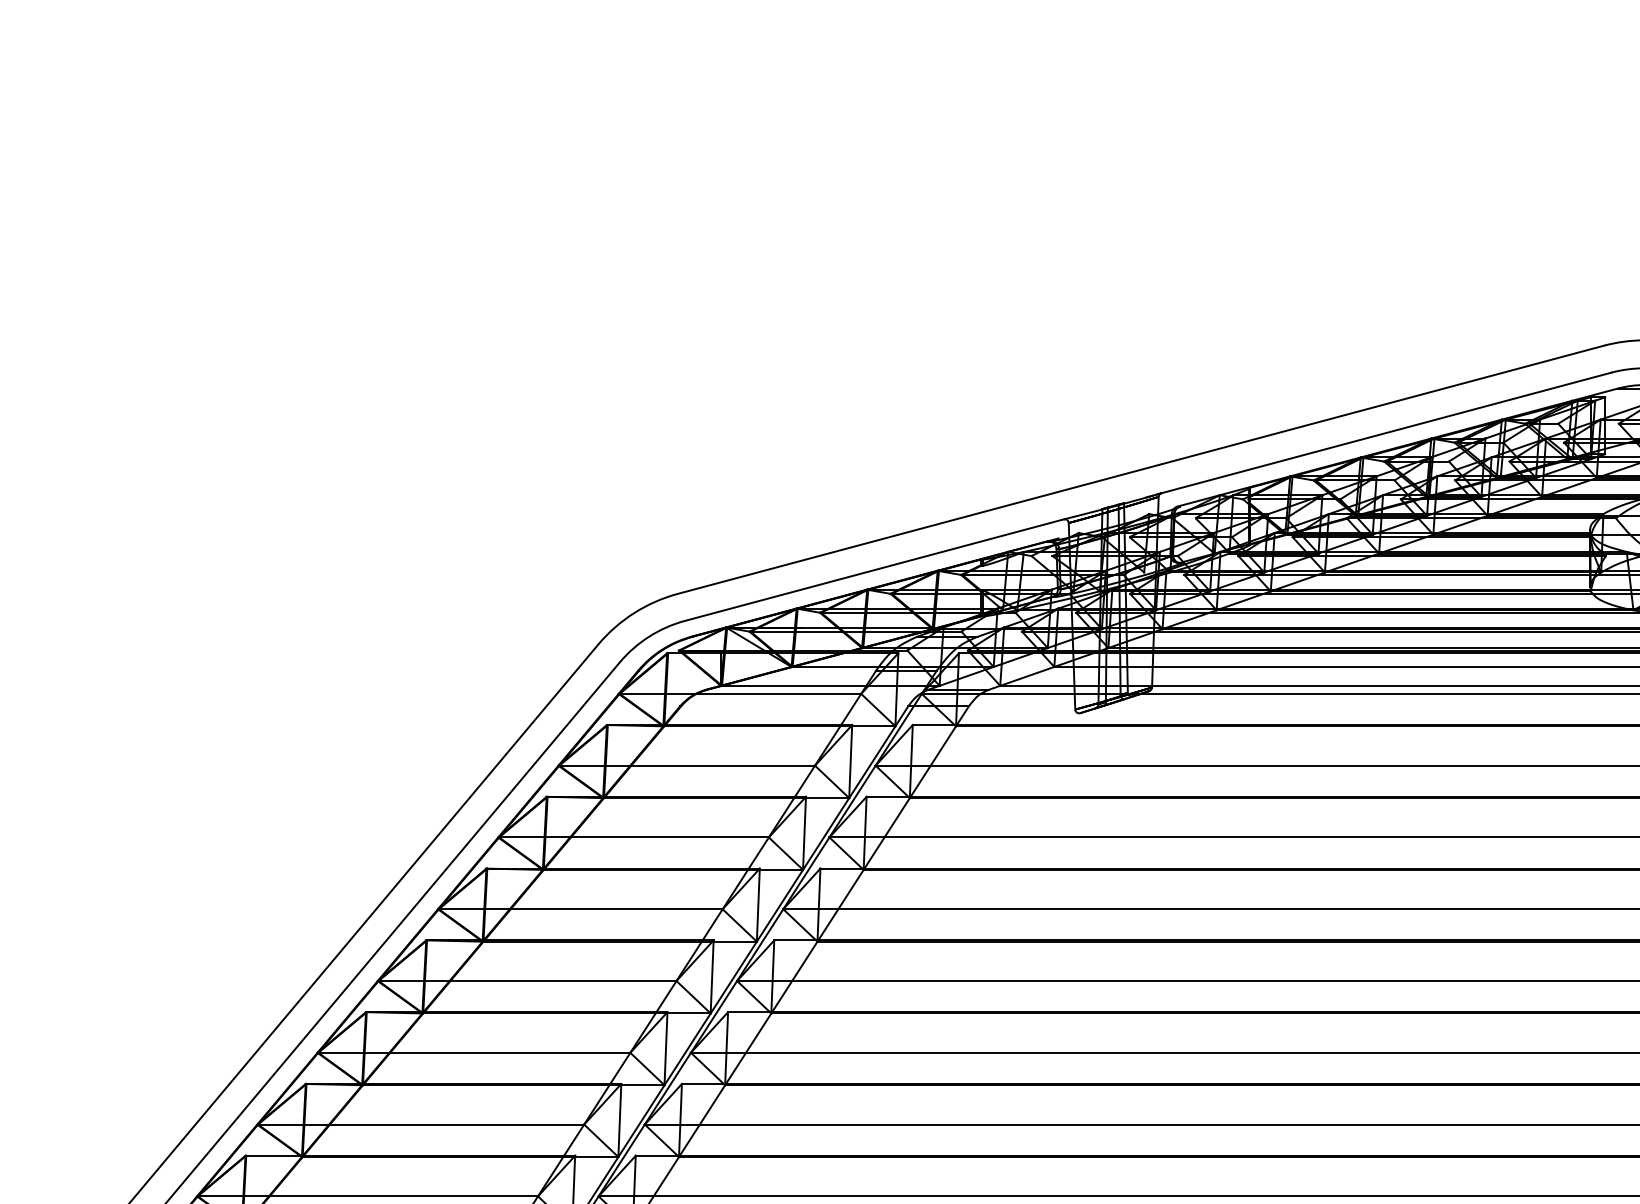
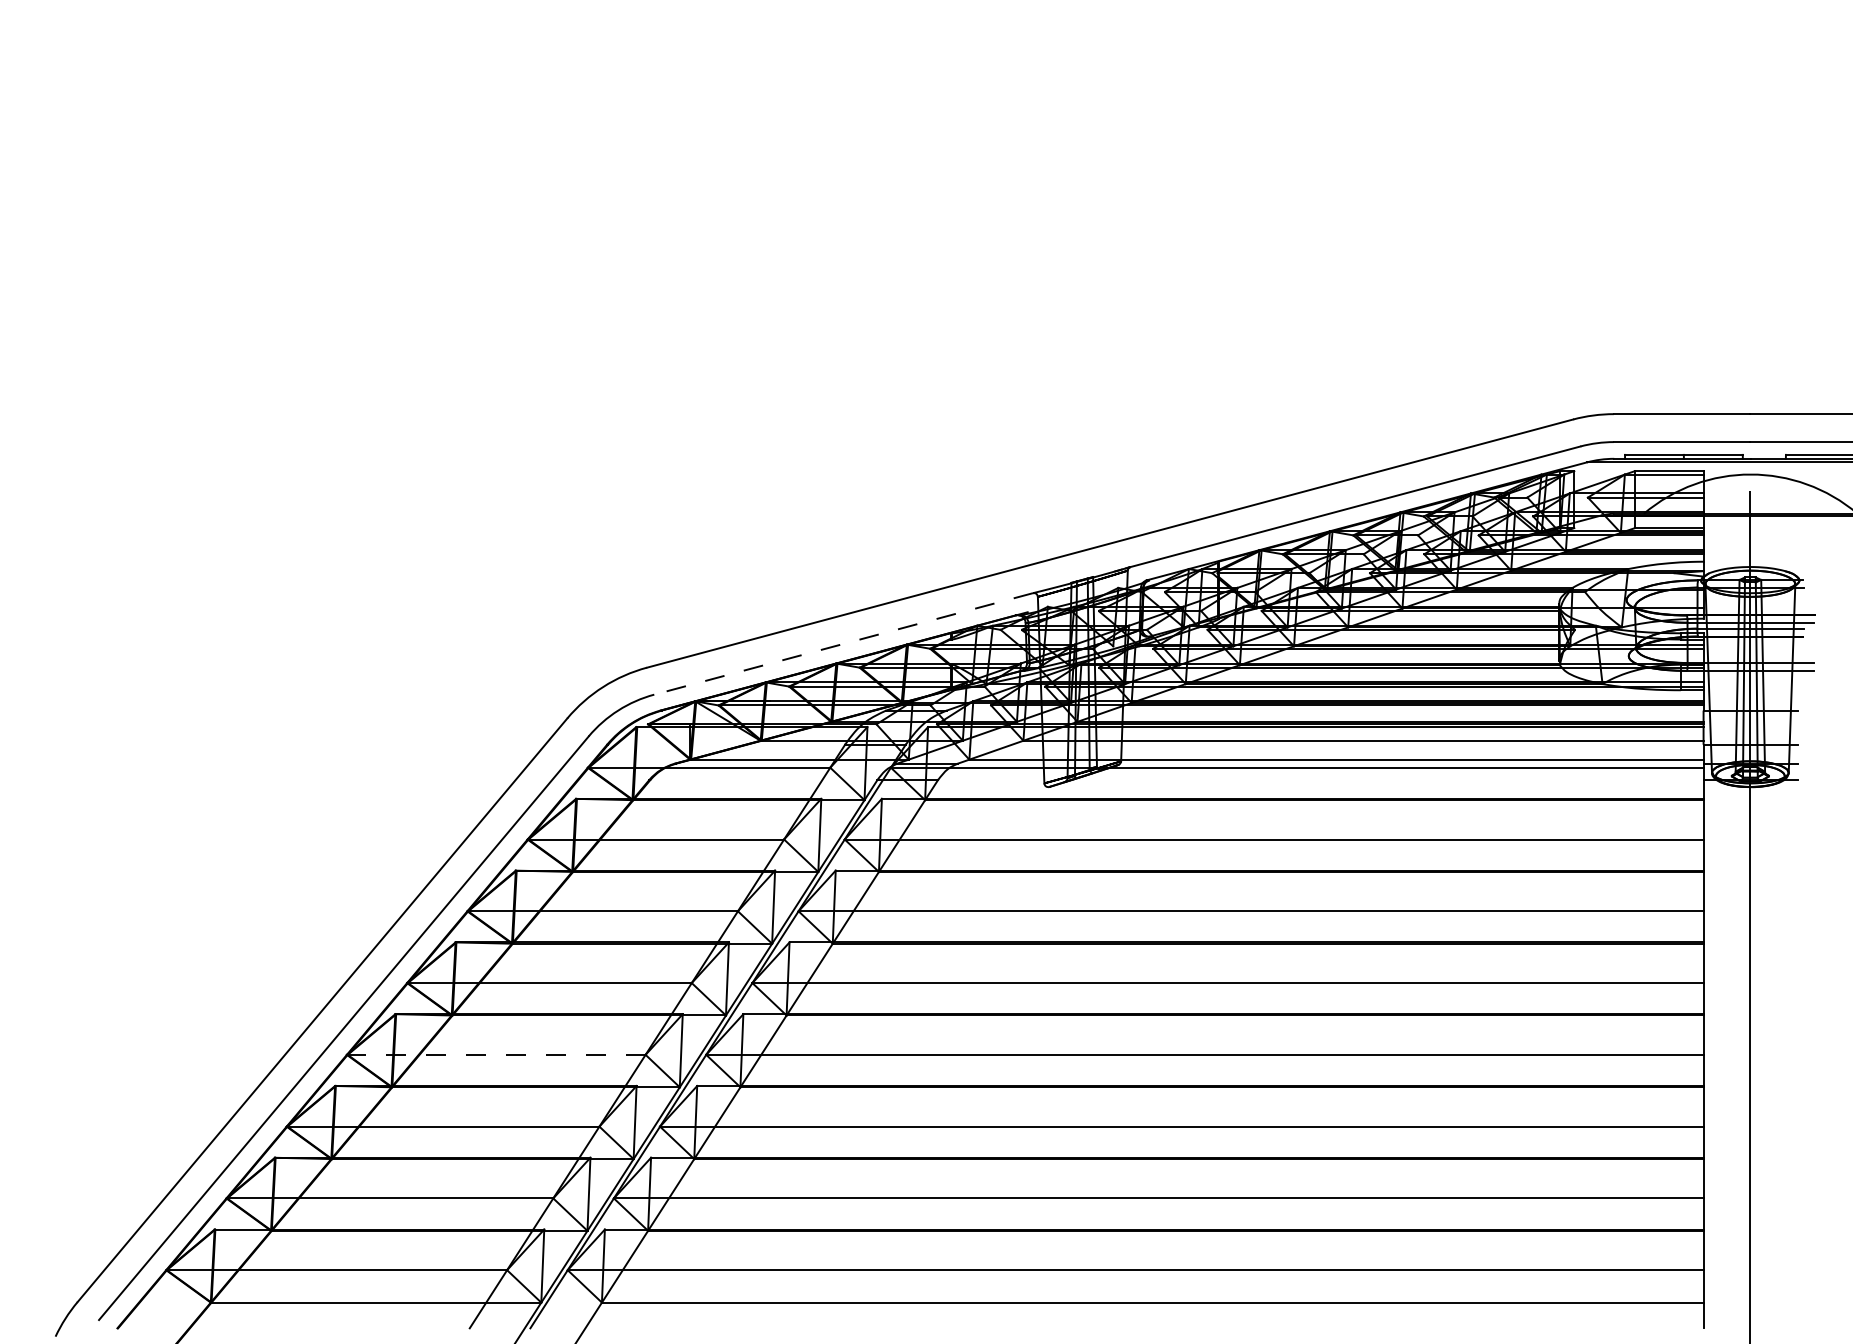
line: (874, 570) -> (843, 644), solid -> dashed
line: (527, 980) -> (496, 1054), solid -> dashed

